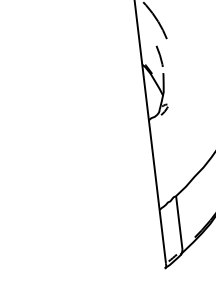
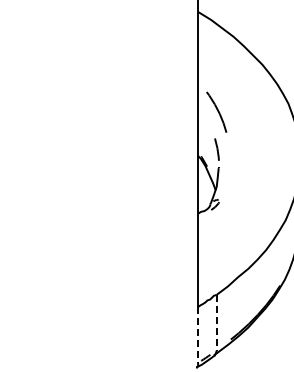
line: (179, 222) -> (216, 322), solid -> dashed
line: (163, 236) -> (198, 334), solid -> dashed

